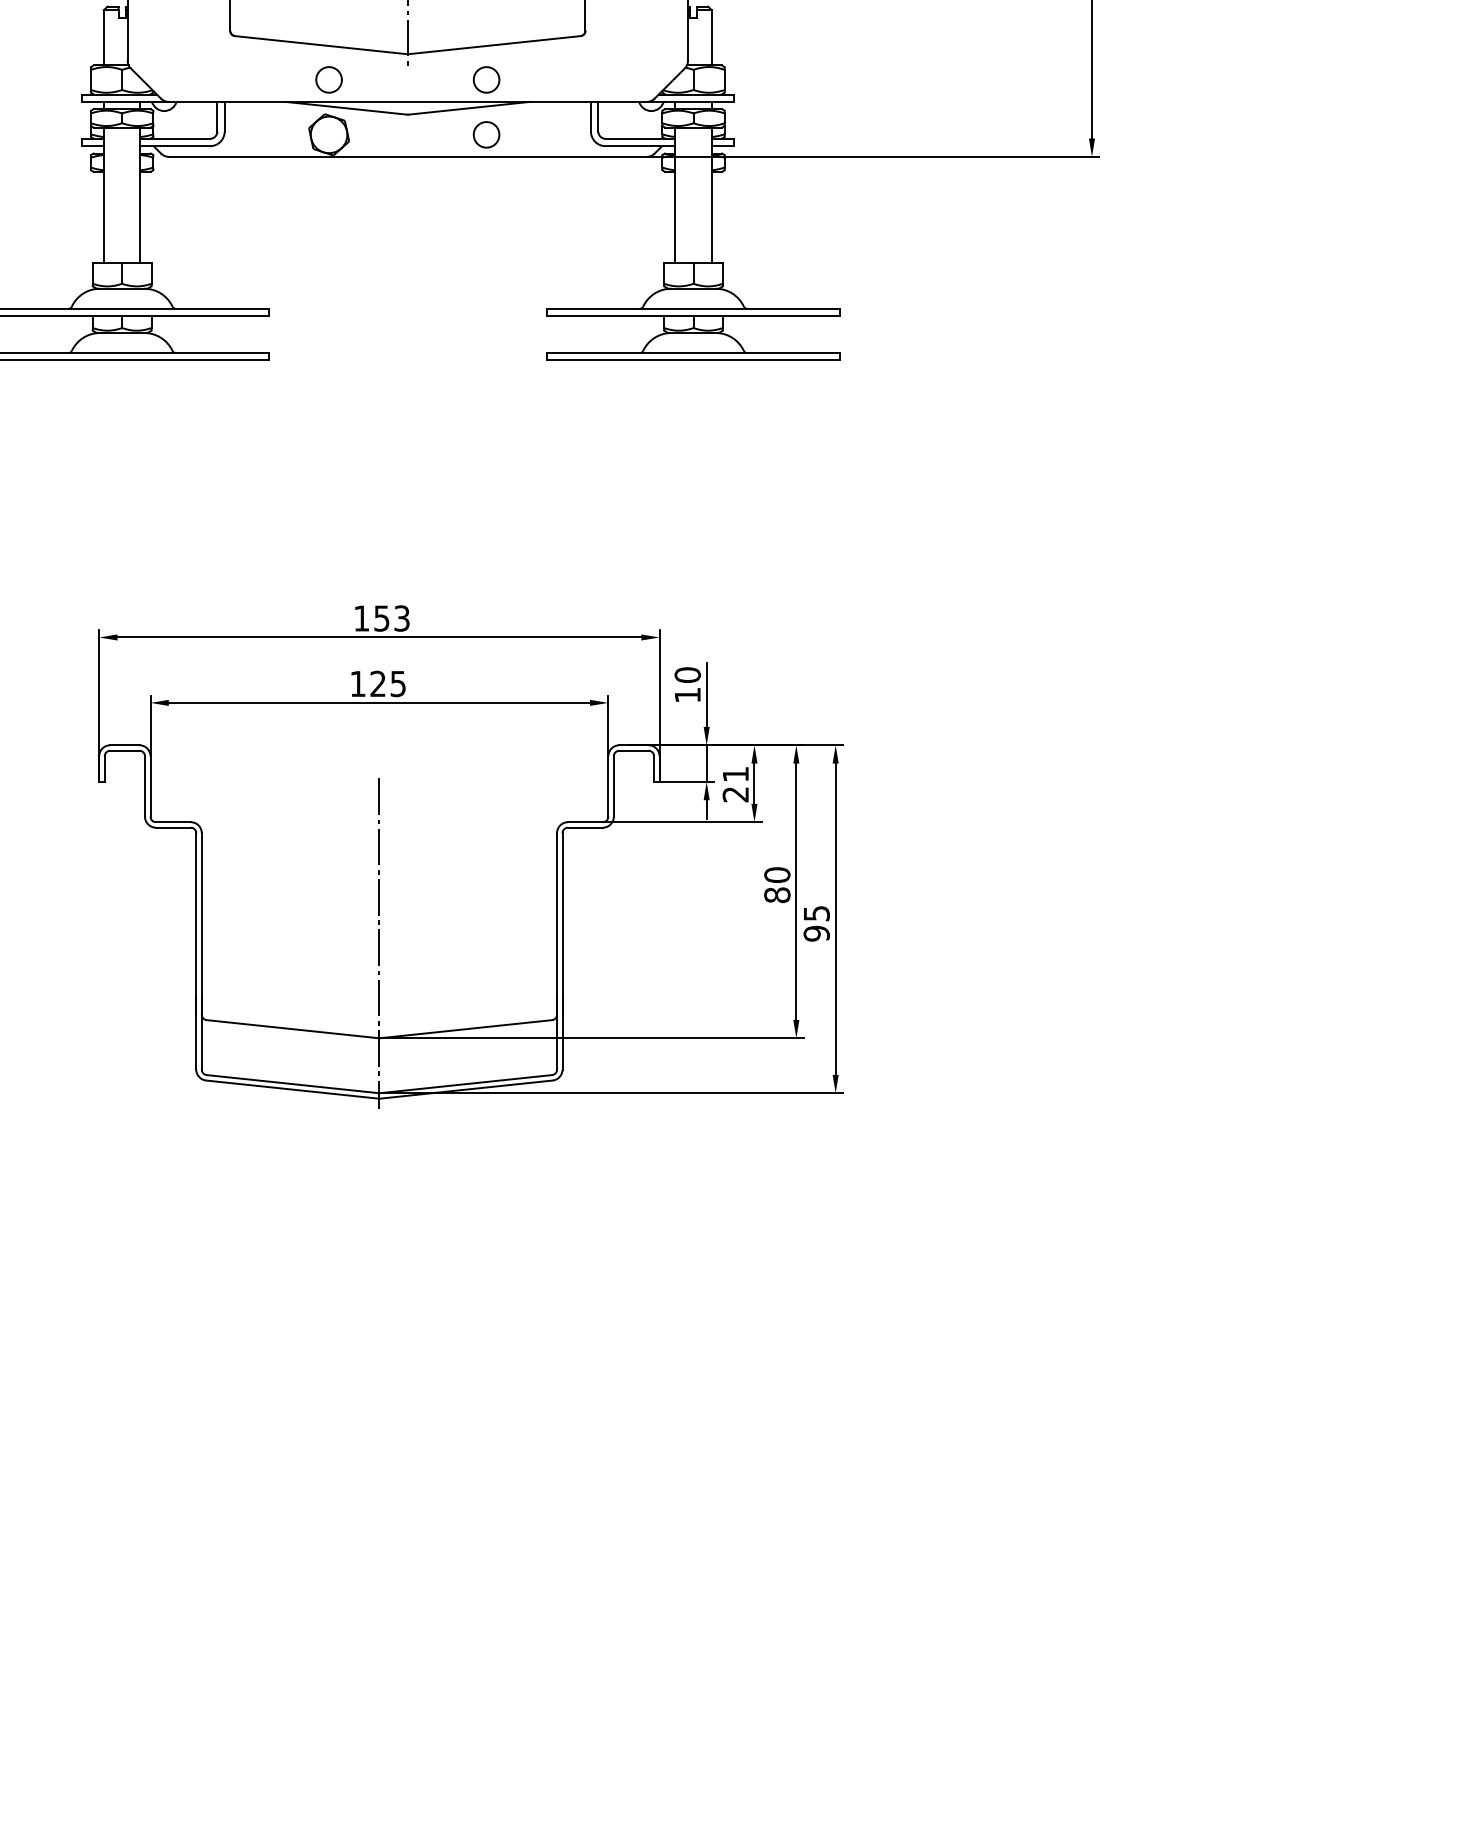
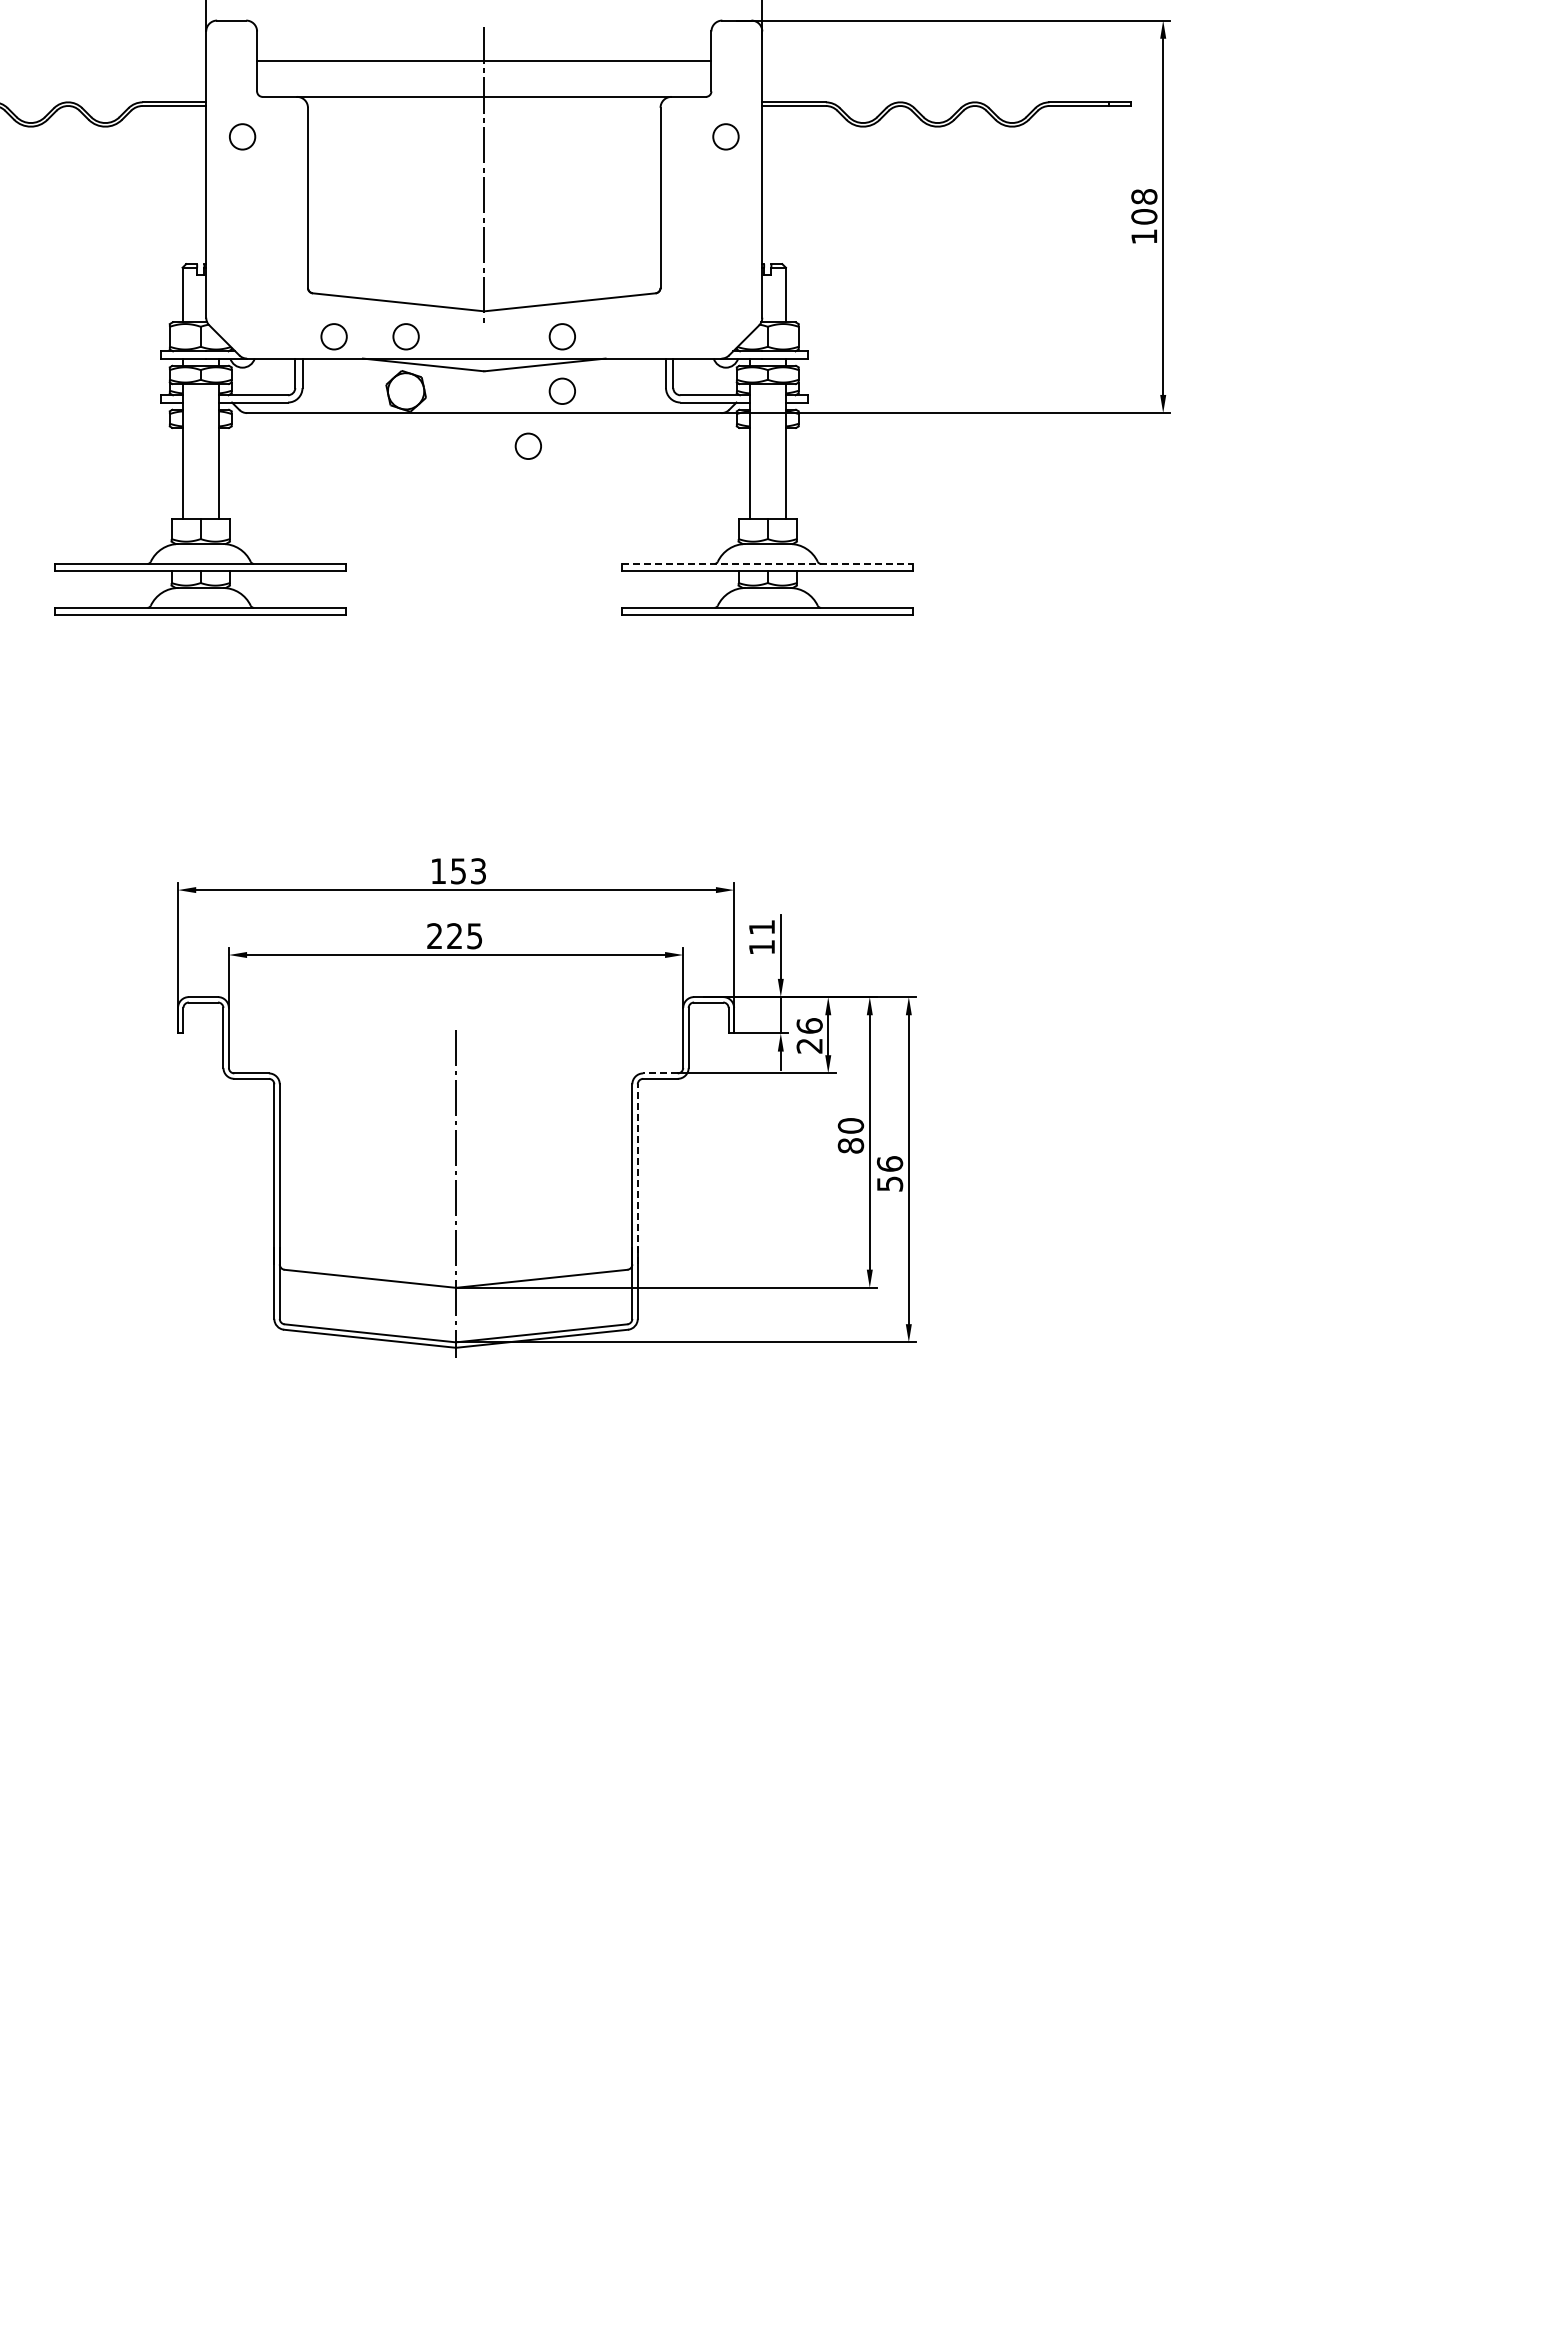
circle: (255, 79) -> (333, 336), added
circle: (451, 189) -> (527, 445), added
line: (694, 308) -> (768, 563), solid -> dashed
text: (687, 675) -> (761, 927), 10 -> 11
text: (357, 683) -> (434, 935), 125 -> 225
text: (735, 773) -> (809, 1025), 21 -> 26
line: (585, 822) -> (660, 1073), solid -> dashed
line: (562, 923) -> (637, 1173), solid -> dashed
text: (816, 923) -> (889, 1173), 95 -> 56

